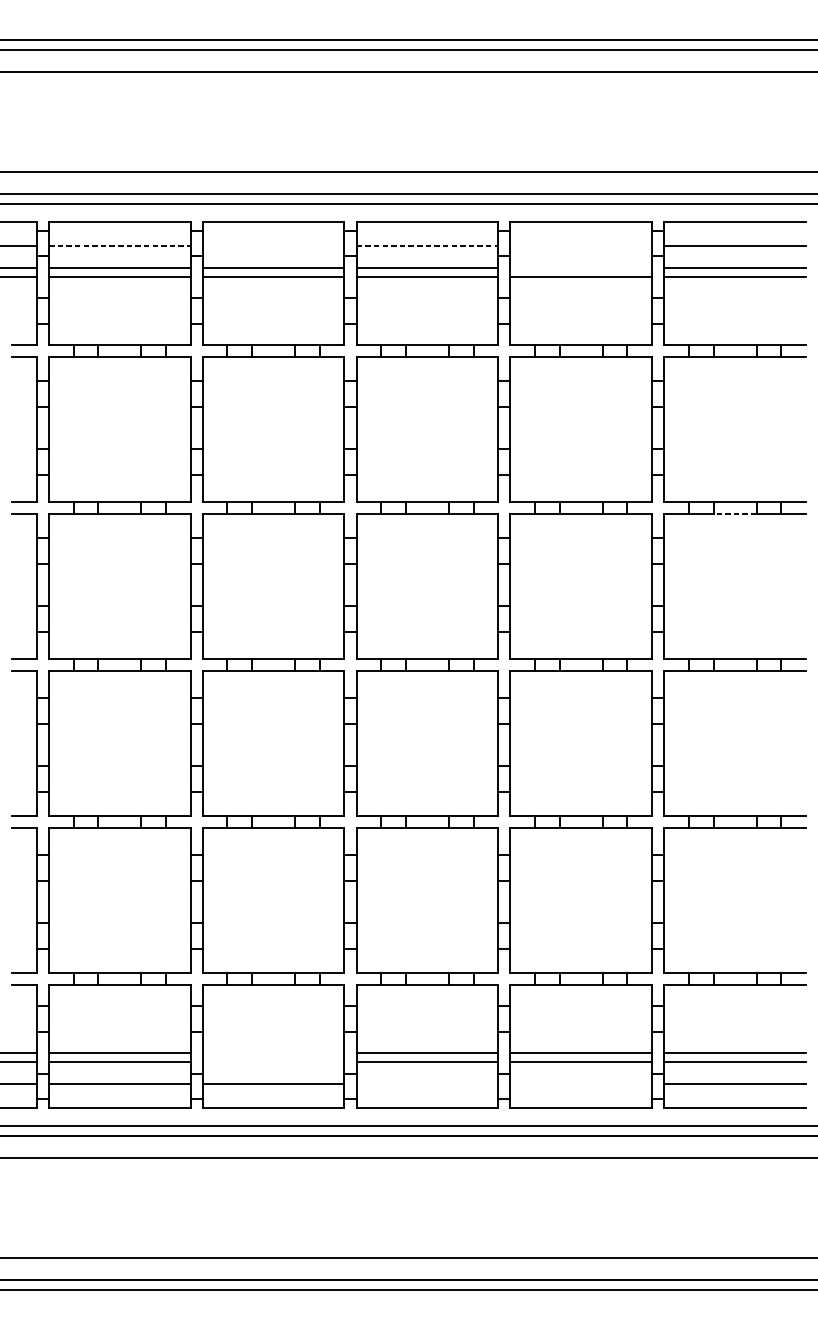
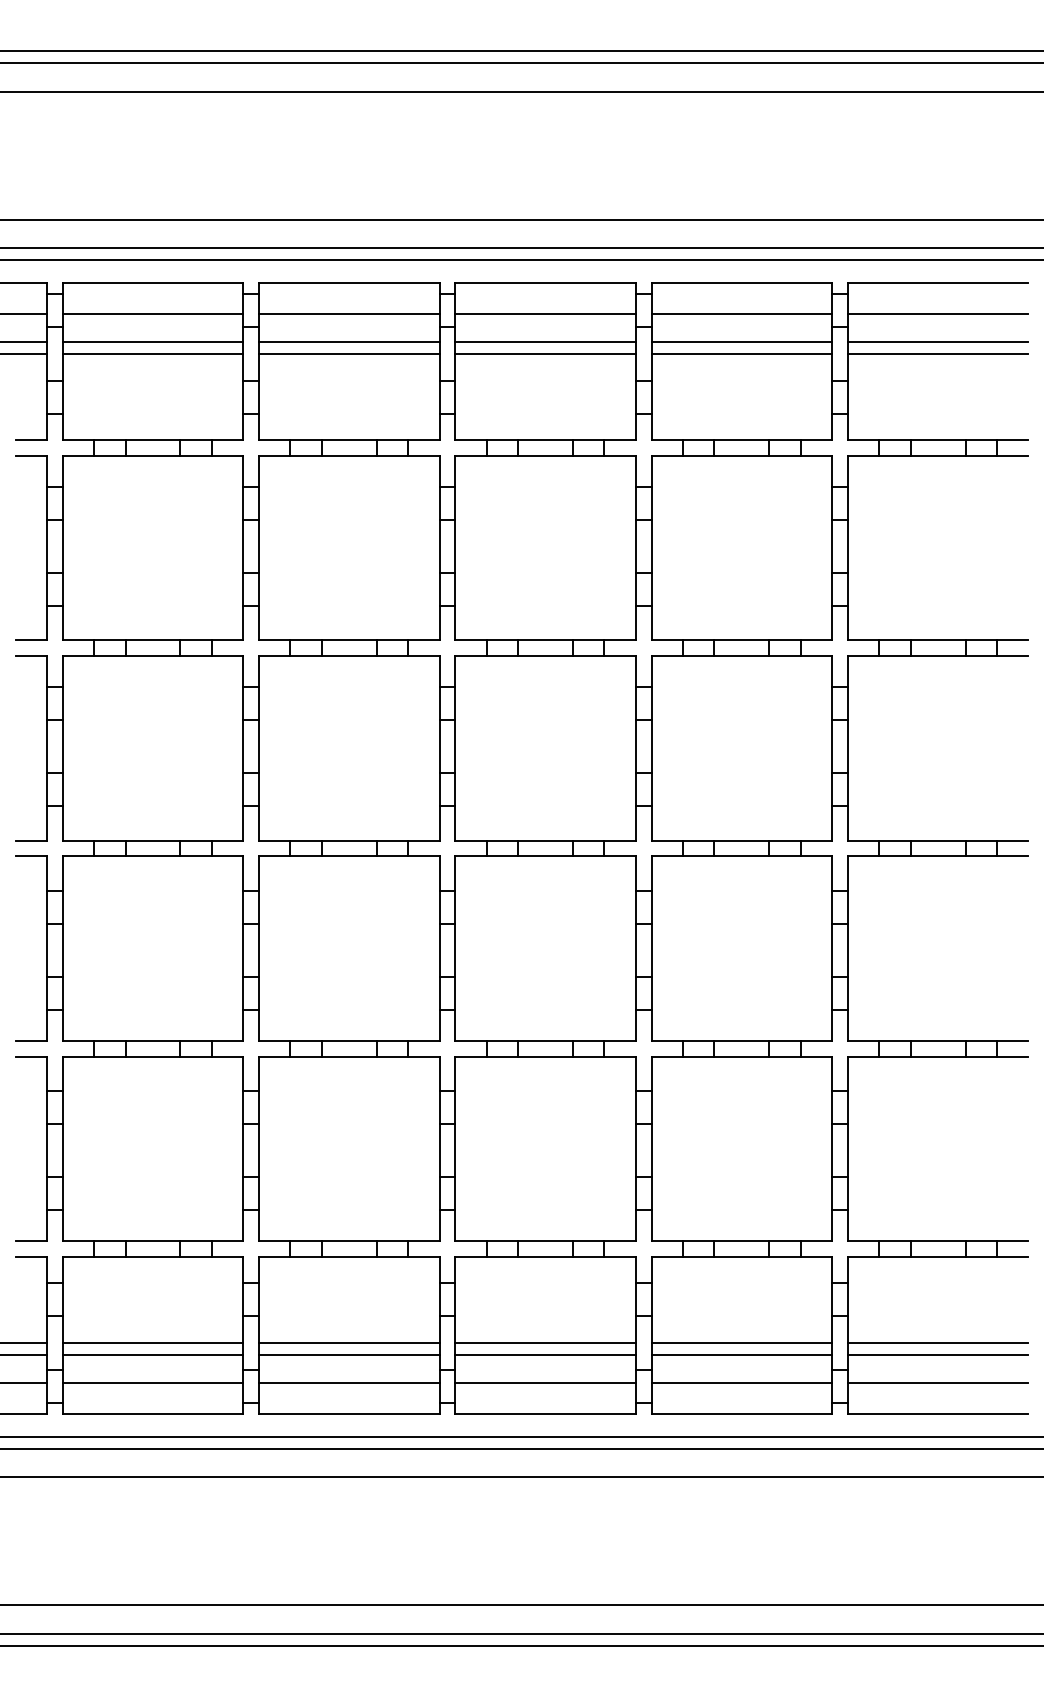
line: (120, 245) -> (153, 313), dashed -> solid
line: (273, 245) -> (348, 313), added
line: (428, 245) -> (546, 313), dashed -> solid
line: (581, 245) -> (741, 313), added
line: (581, 268) -> (741, 342), added
line: (734, 514) -> (937, 656), dashed -> solid
line: (273, 1052) -> (348, 1343), added
line: (273, 1061) -> (348, 1354), added
line: (427, 1084) -> (545, 1383), added
line: (581, 1084) -> (741, 1383), added

